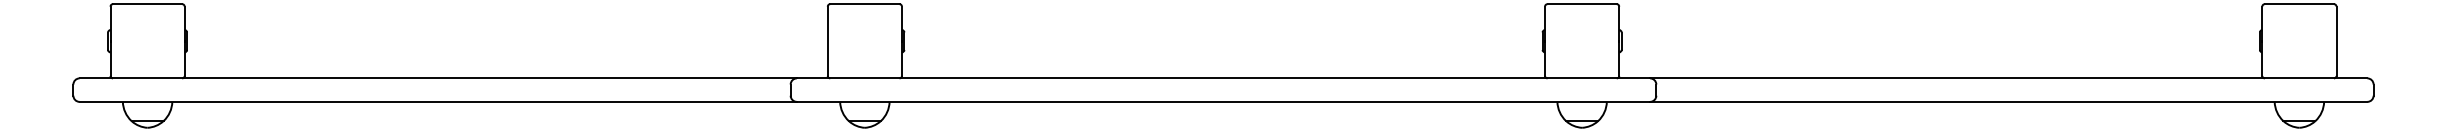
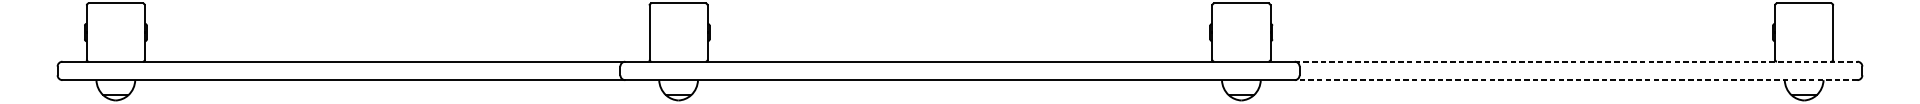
line: (2008, 78) -> (1575, 61), solid -> dashed
line: (2008, 101) -> (1575, 79), solid -> dashed

